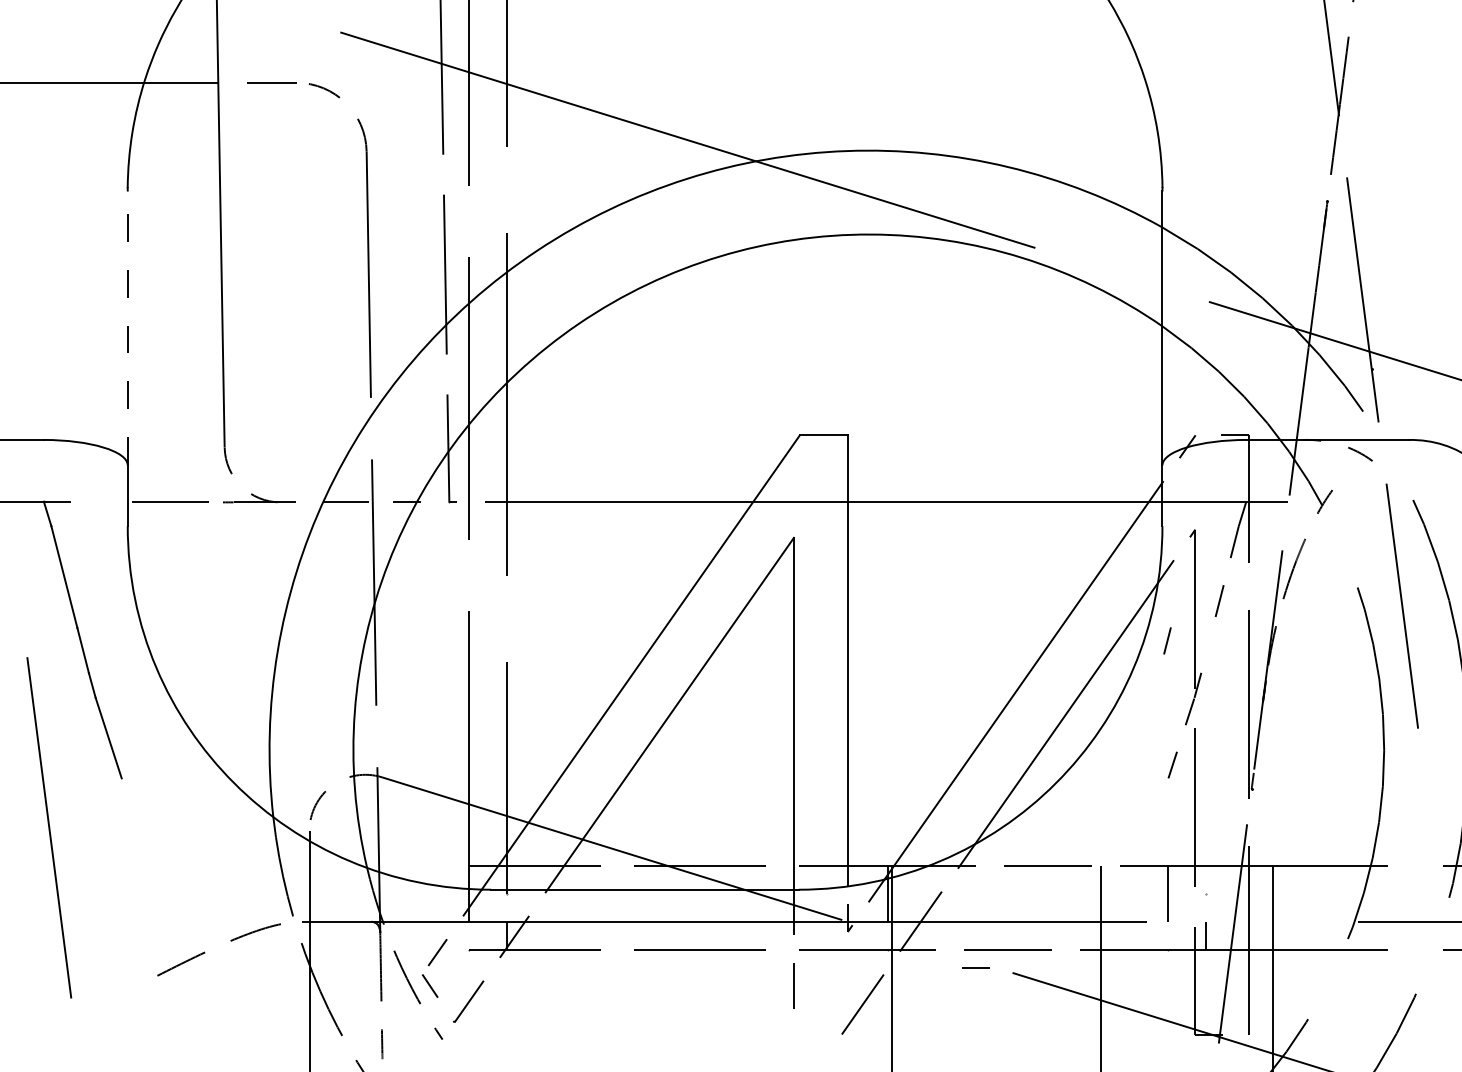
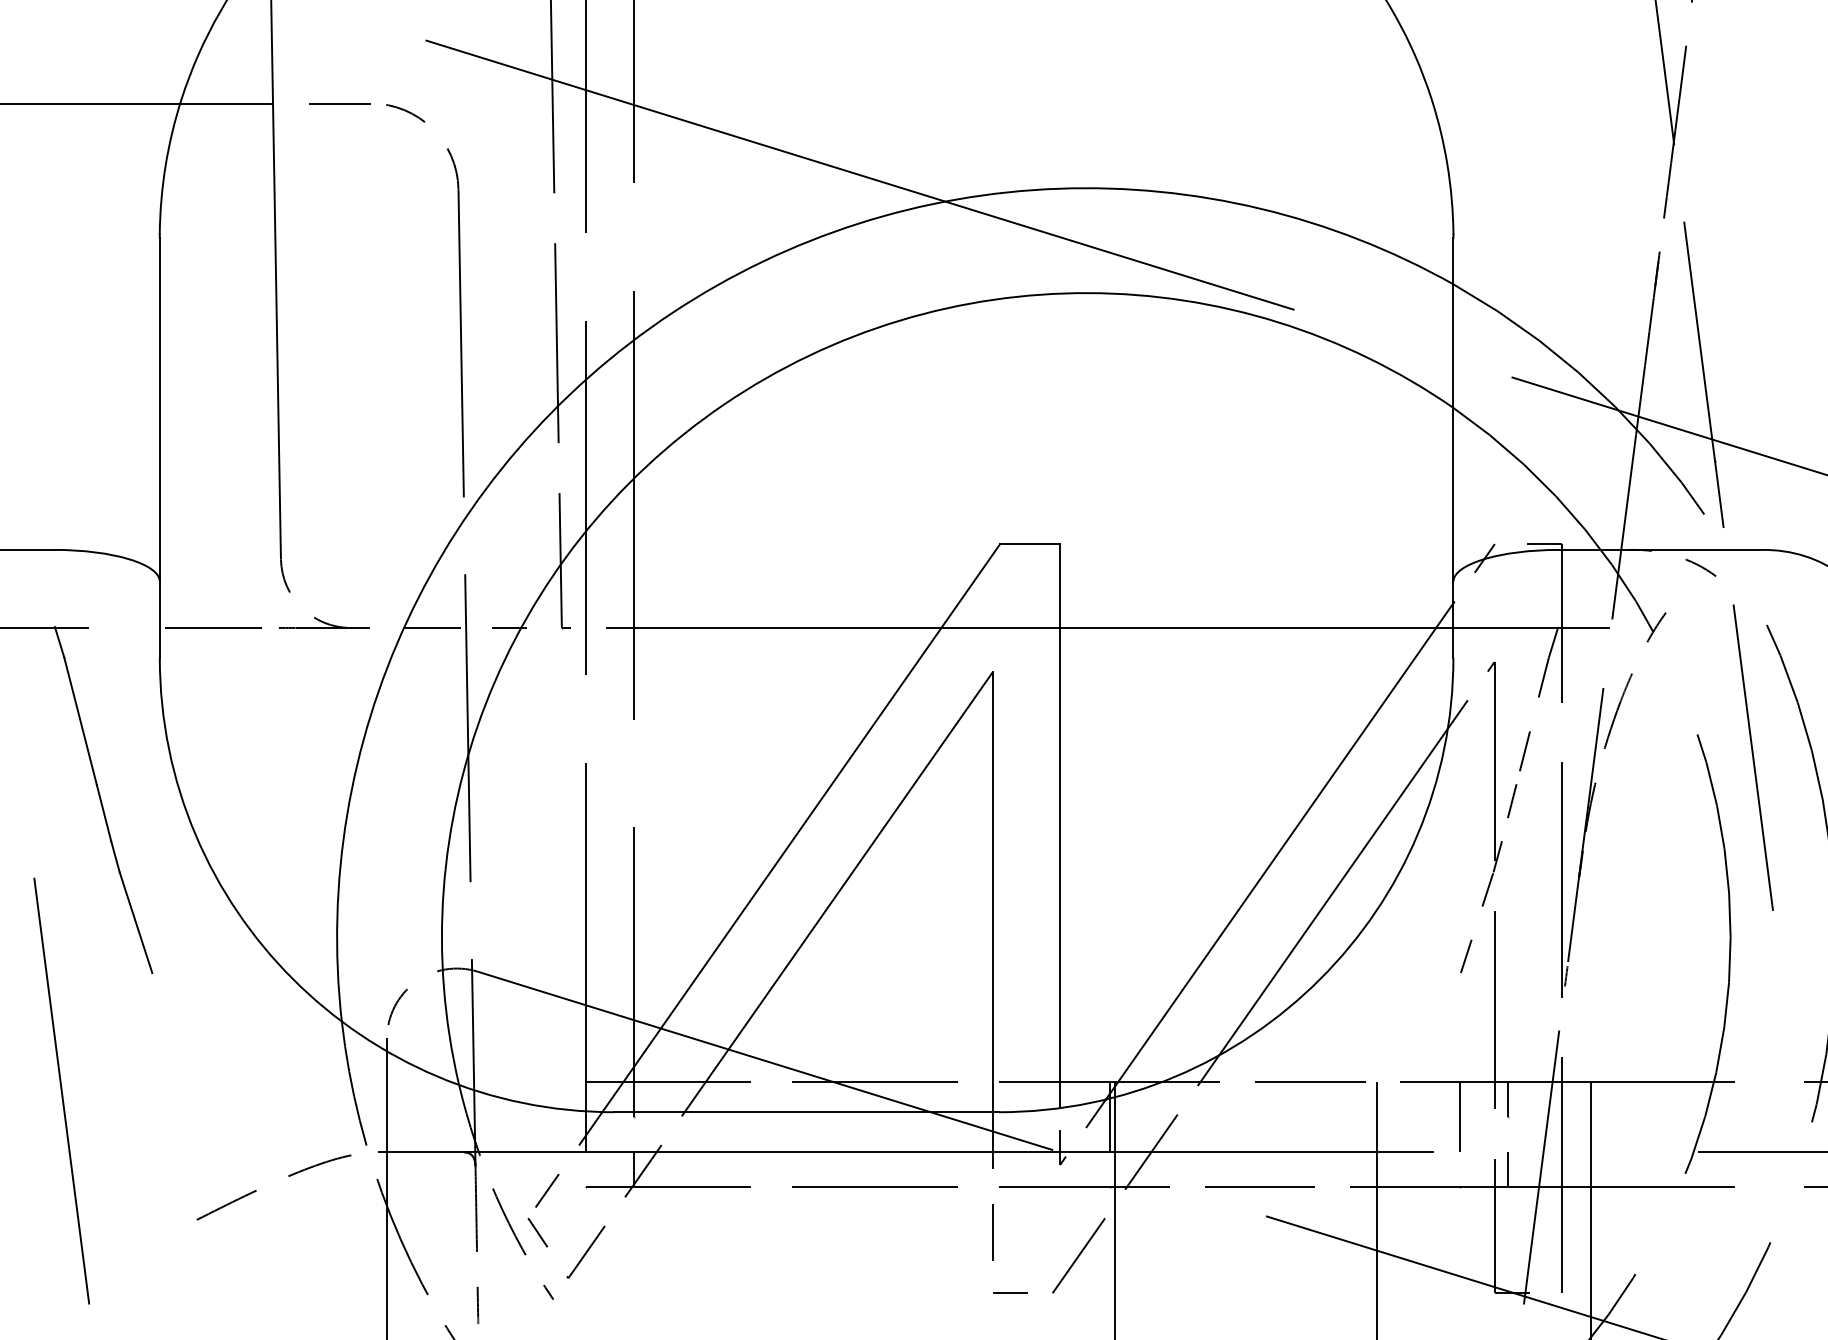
line: (127, 327) -> (159, 409), dashed -> solid
line: (1167, 640) -> (1512, 800), moved
line: (49, 827) -> (61, 1090), moved
line: (1206, 879) -> (1508, 1099), added
line: (975, 967) -> (1009, 1293), moved

